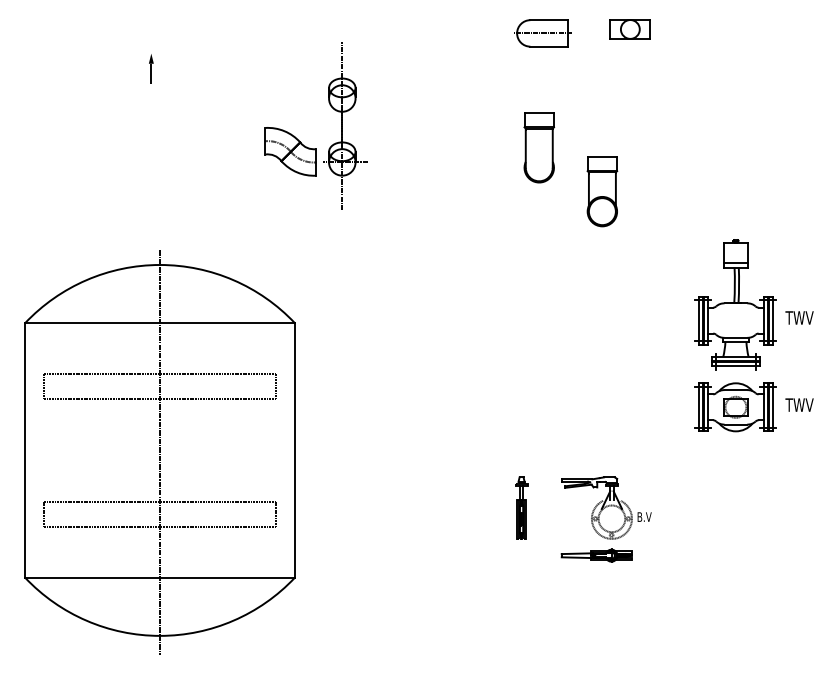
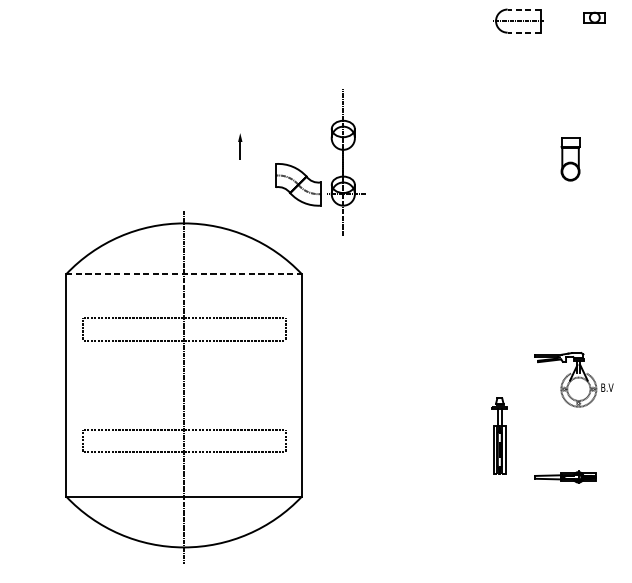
line: (548, 20) -> (523, 9), solid -> dashed
part: (629, 29) -> (594, 17), size x0.6
line: (548, 46) -> (523, 32), solid -> dashed
part: (151, 68) -> (240, 146), moved
part: (299, 140) -> (305, 174), moved
part: (539, 147) -> (515, 120), removed
part: (602, 191) -> (570, 159), size x0.7
line: (160, 323) -> (184, 274), solid -> dashed
part: (521, 507) -> (499, 435), size x1.4
part: (606, 507) -> (574, 379), moved

